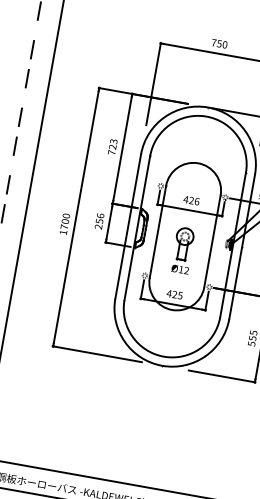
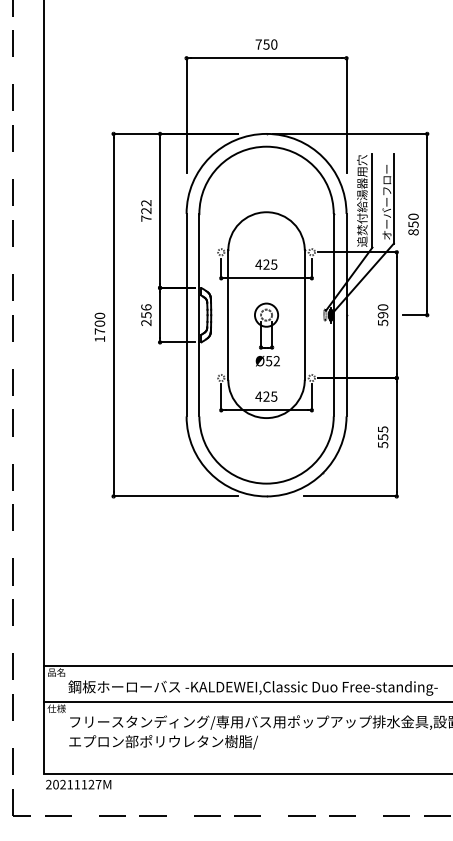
text: (113, 141) -> (146, 203), 723 -> 722
text: (197, 201) -> (274, 264), 426 -> 425
text: (181, 270) -> (269, 361), Ø12 -> Ø52

